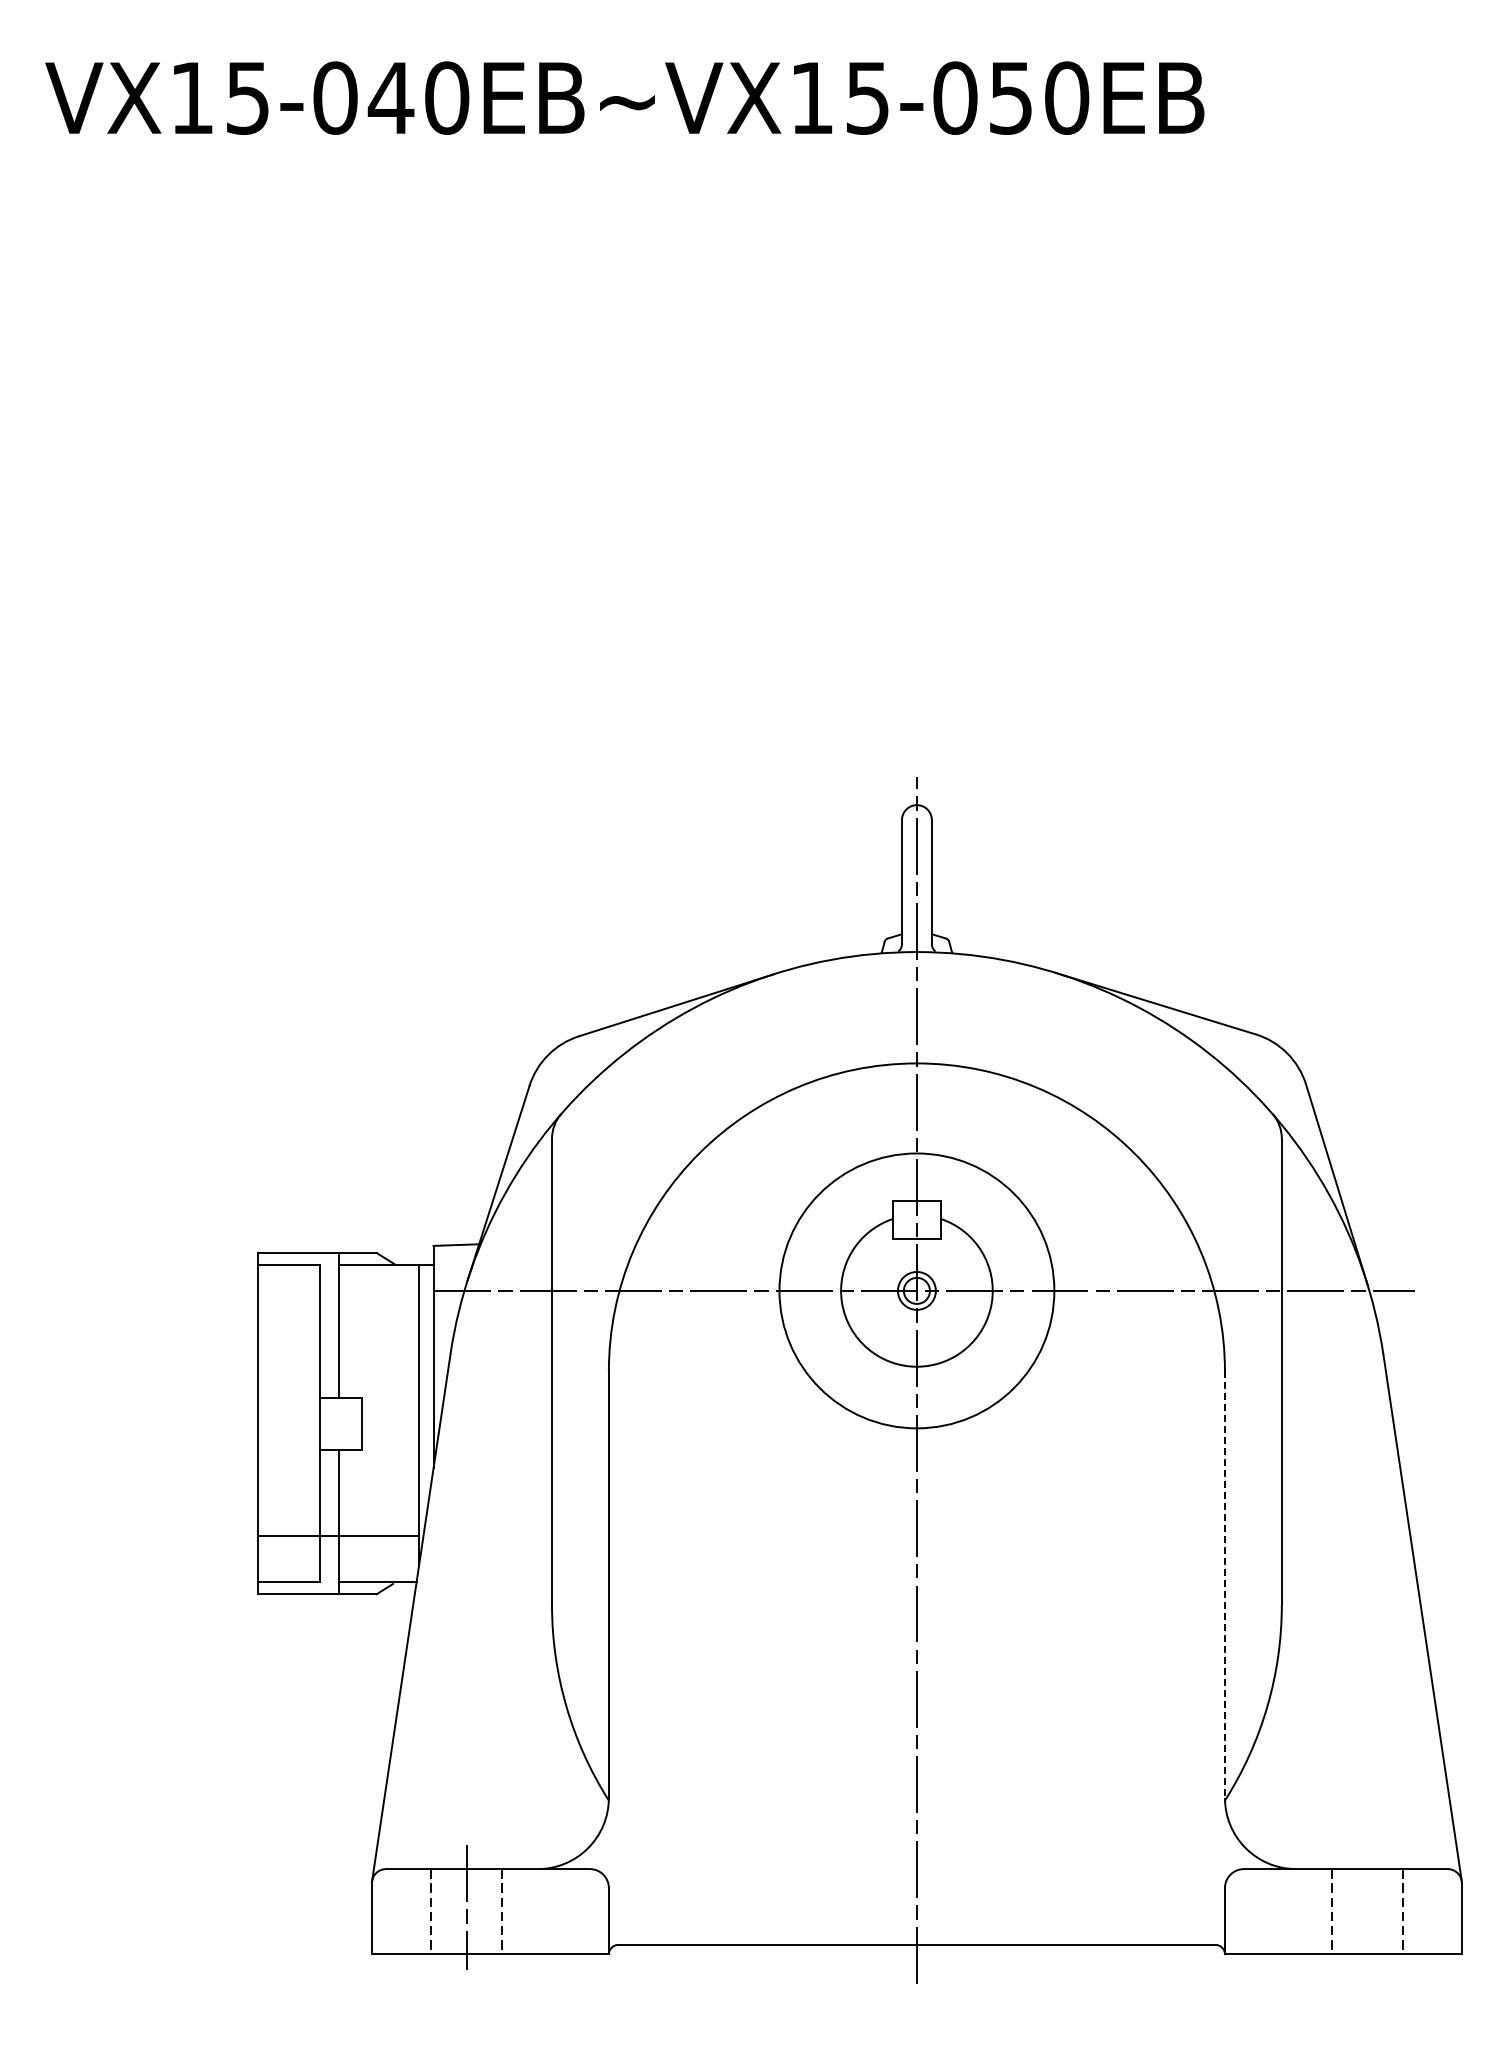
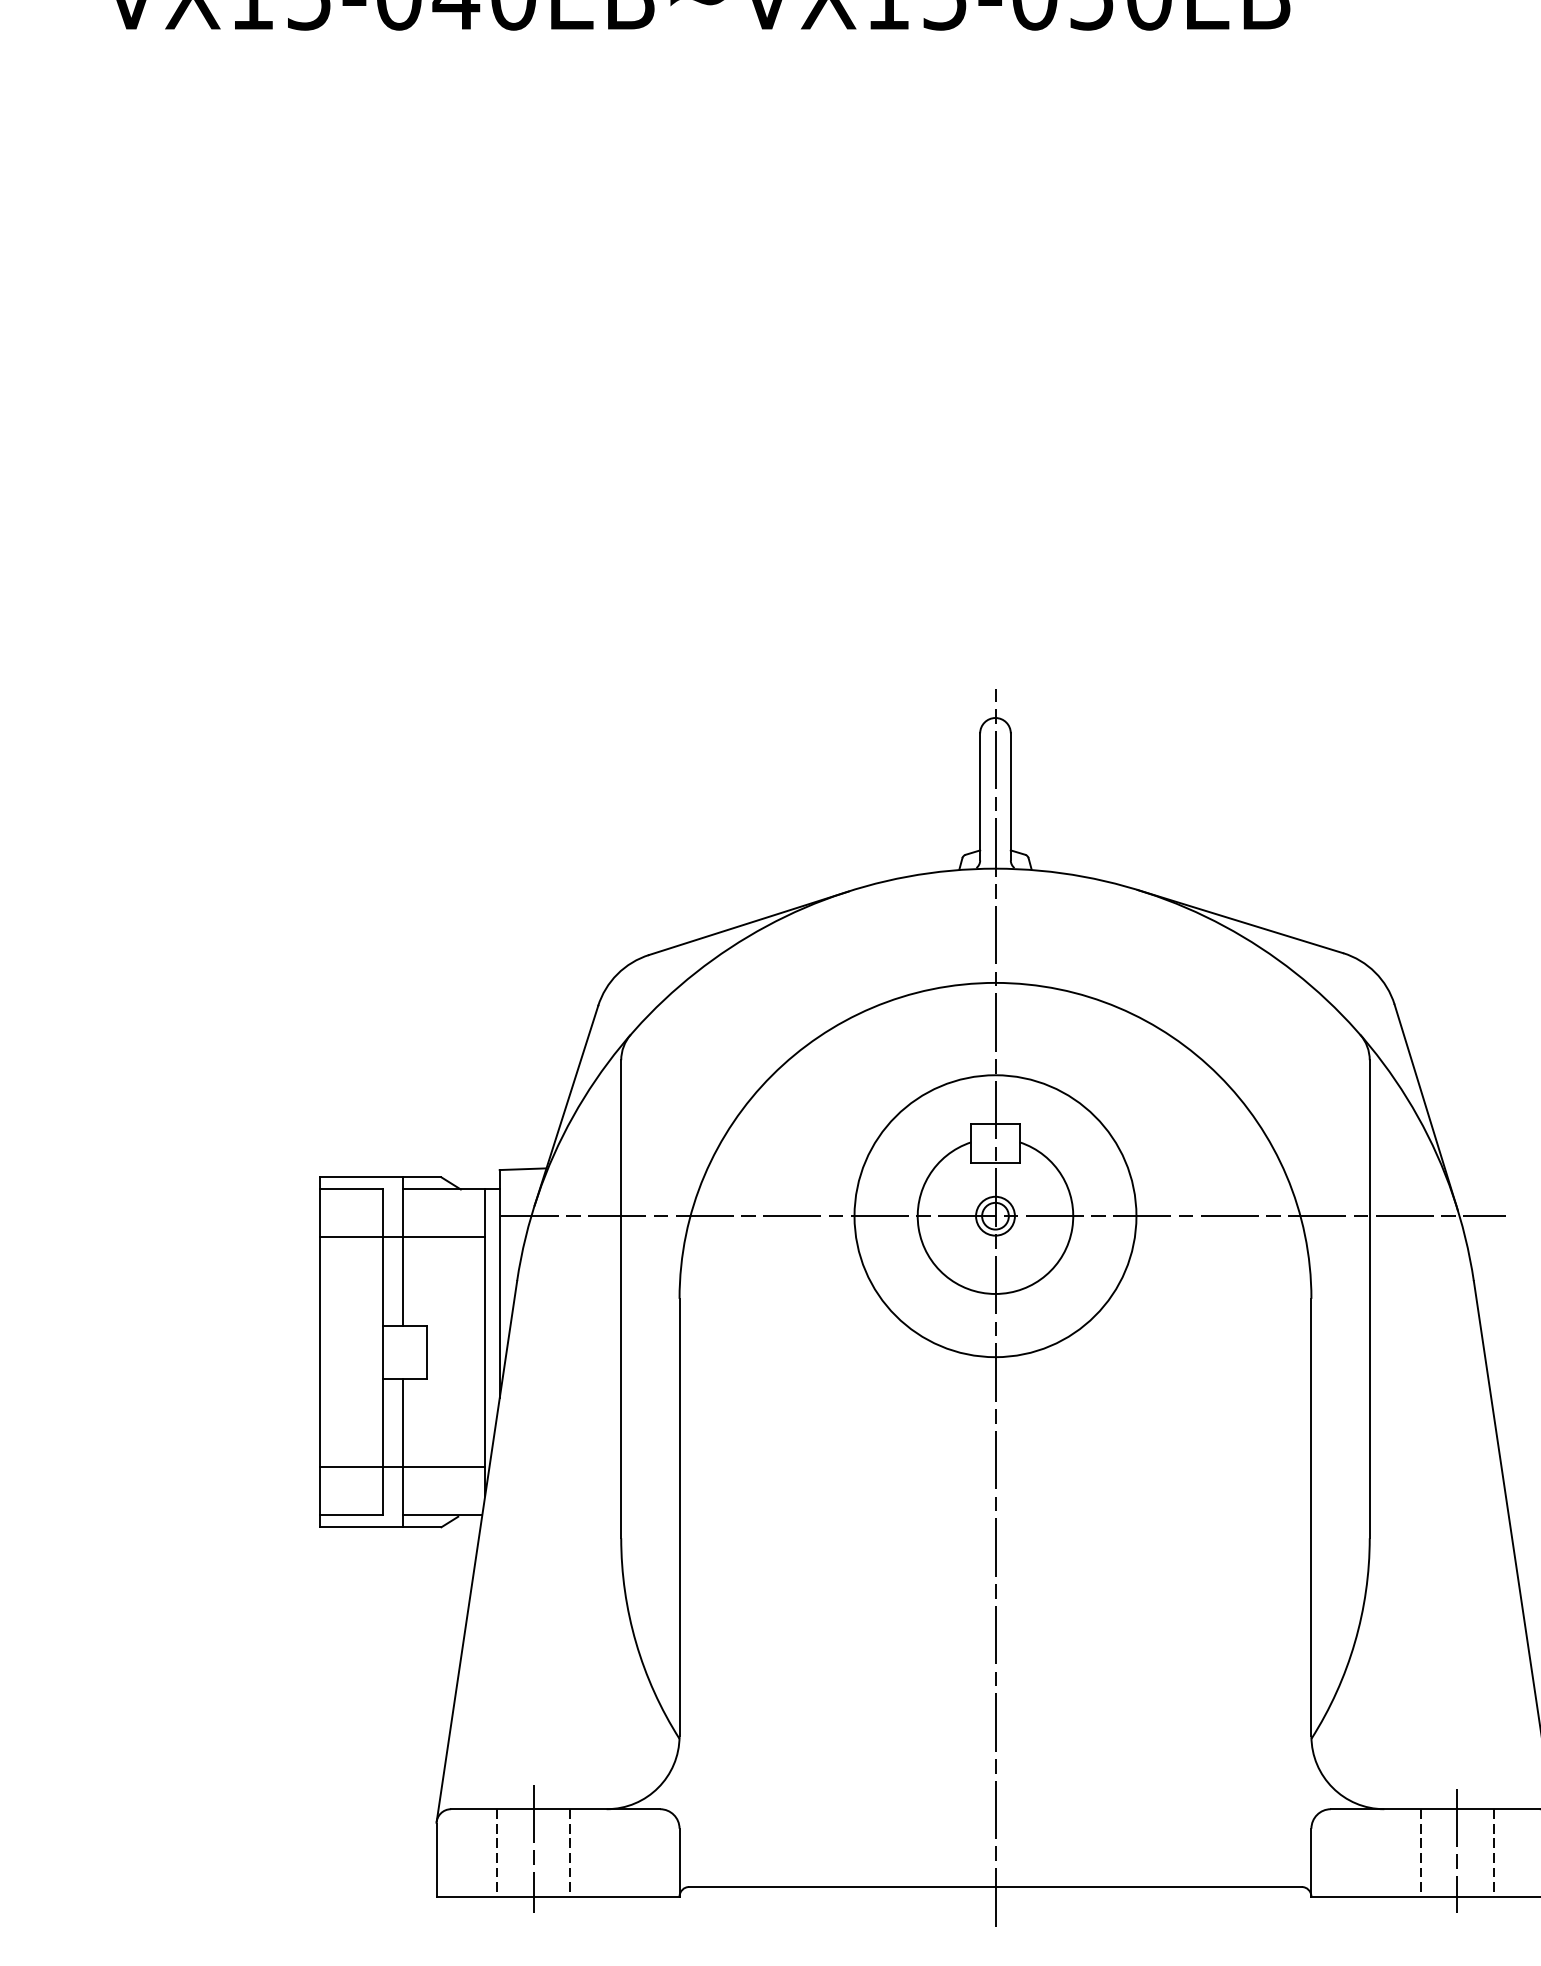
line: (338, 1311) -> (402, 1237), added
line: (1224, 1585) -> (1310, 1518), dashed -> solid
line: (1367, 1909) -> (1457, 1850), added

